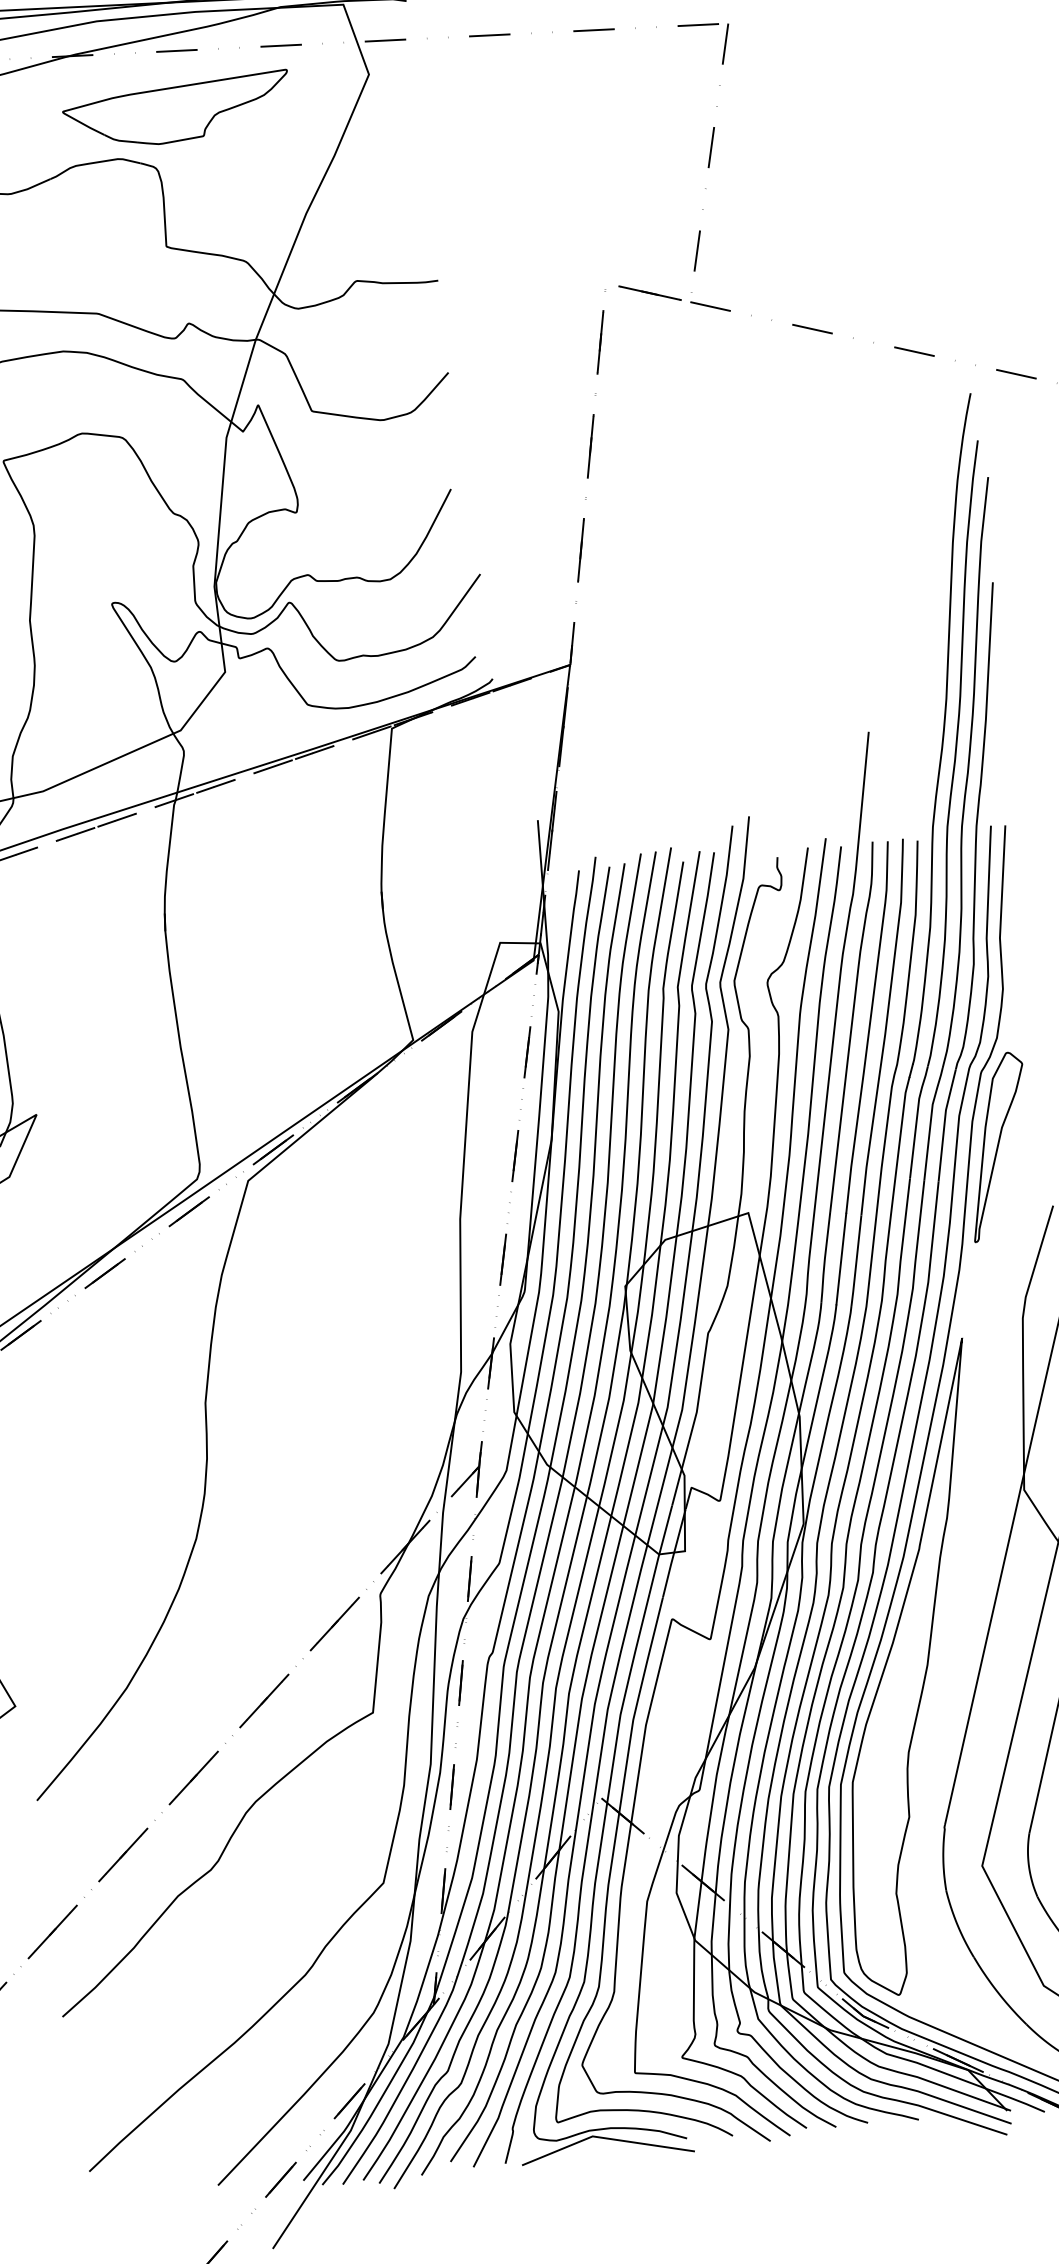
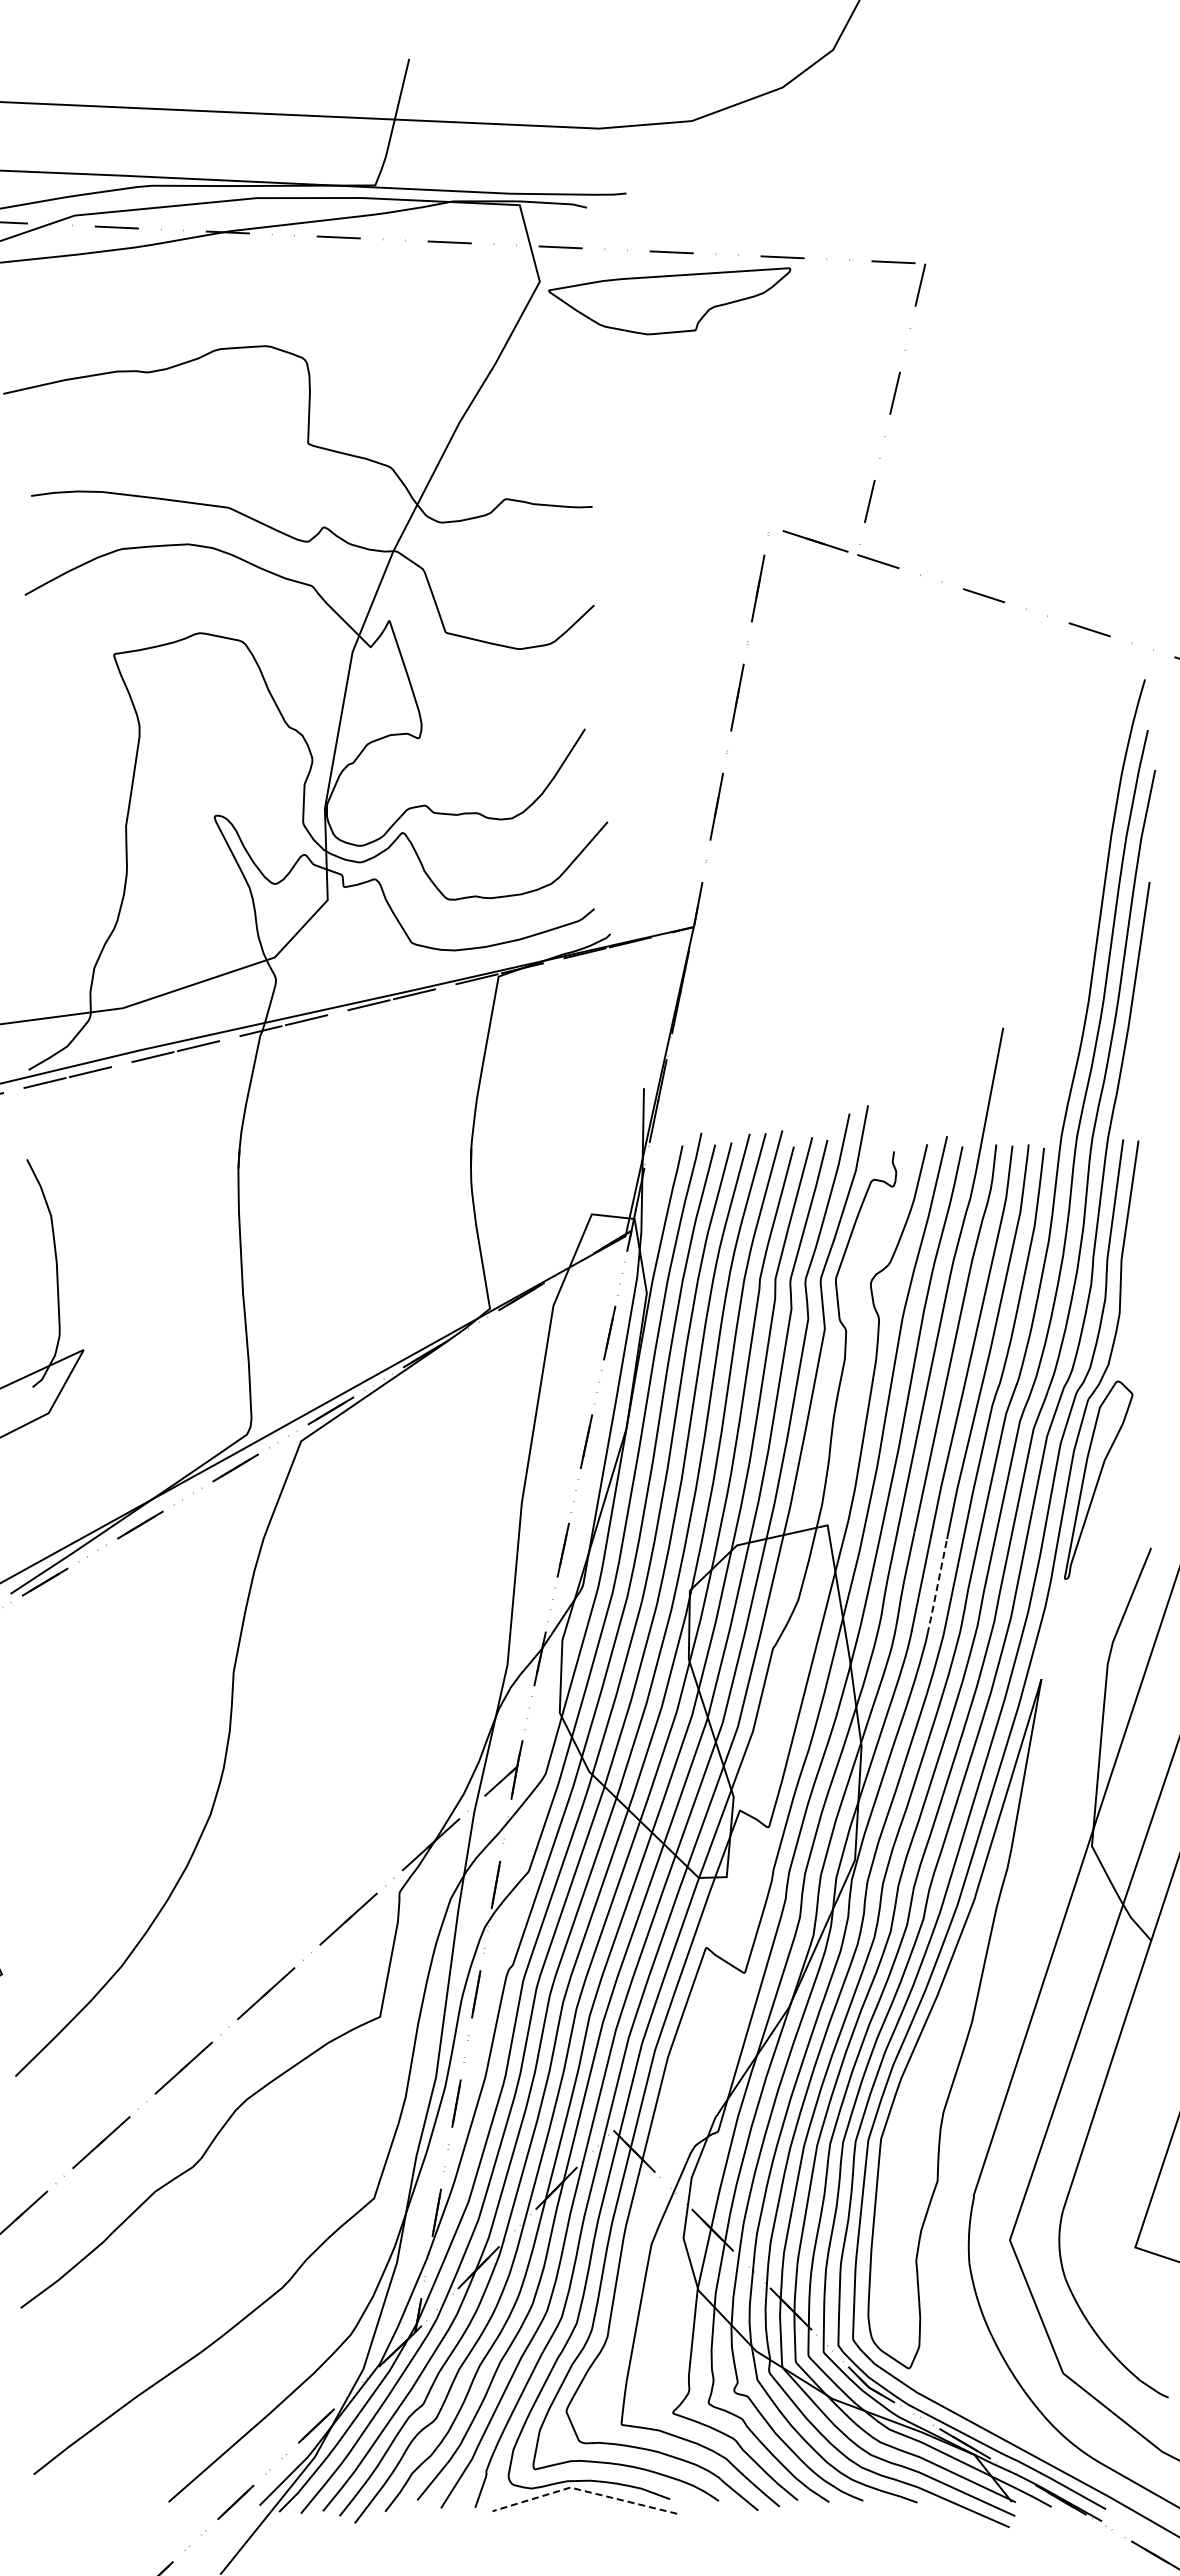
part: (176, 111) -> (669, 301), moved
line: (856, 1261) -> (937, 1587), solid -> dashed
line: (604, 2138) -> (582, 2490), solid -> dashed

